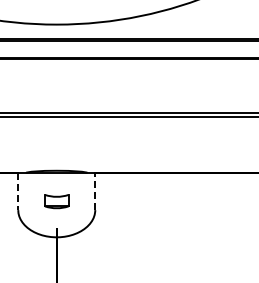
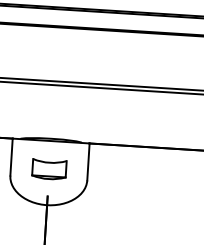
line: (18, 191) -> (11, 157), dashed -> solid
line: (95, 191) -> (88, 161), dashed -> solid
part: (56, 201) -> (49, 169), size x1.43

